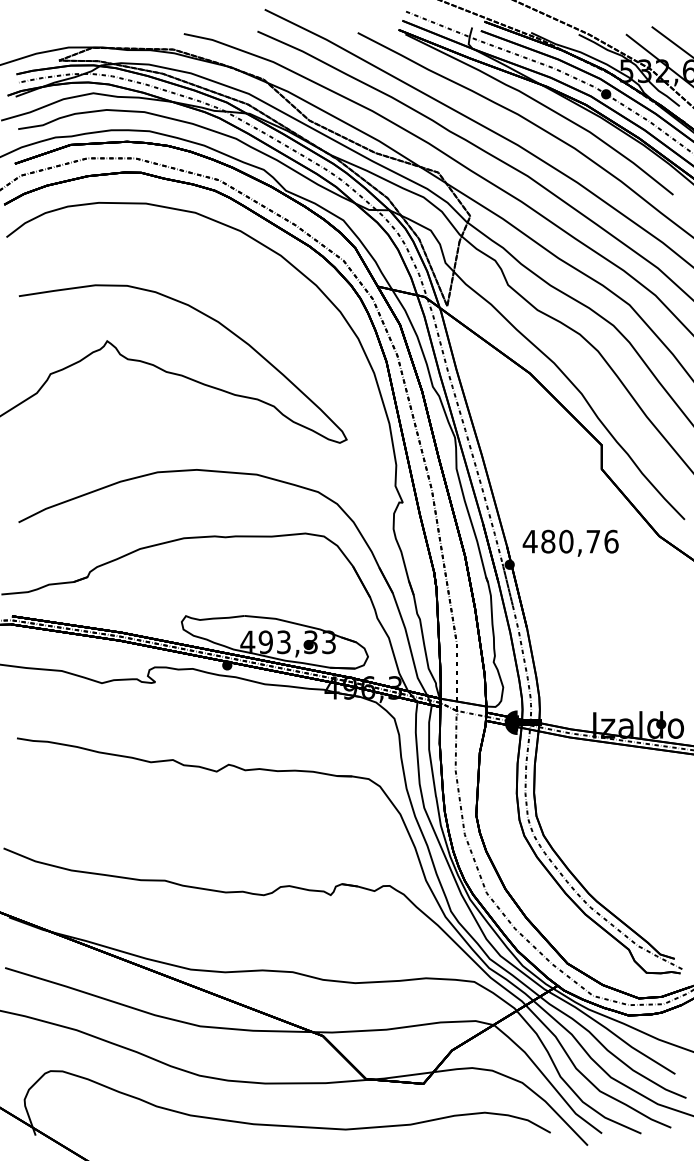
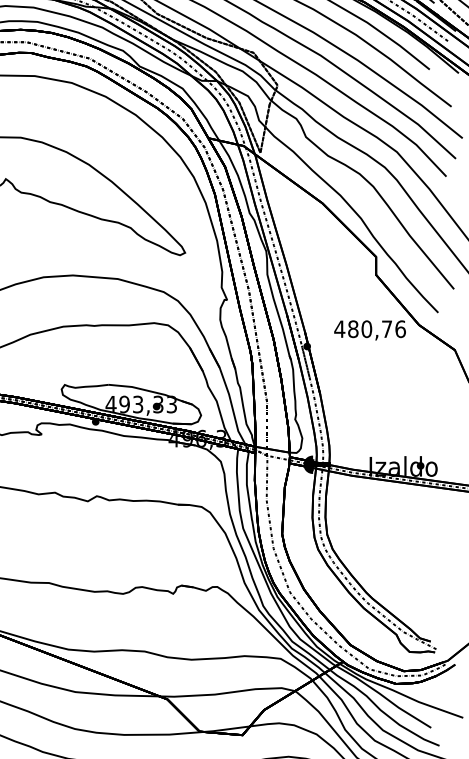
text: (570, 542) -> (369, 329), moved

